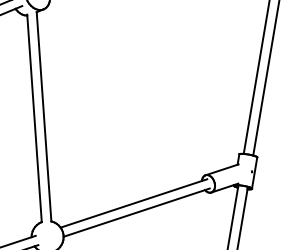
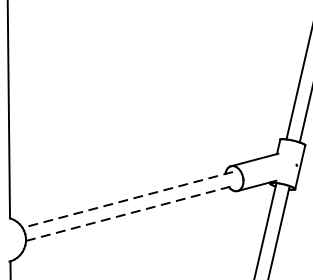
line: (133, 203) -> (127, 199), solid -> dashed
line: (136, 212) -> (130, 212), solid -> dashed

